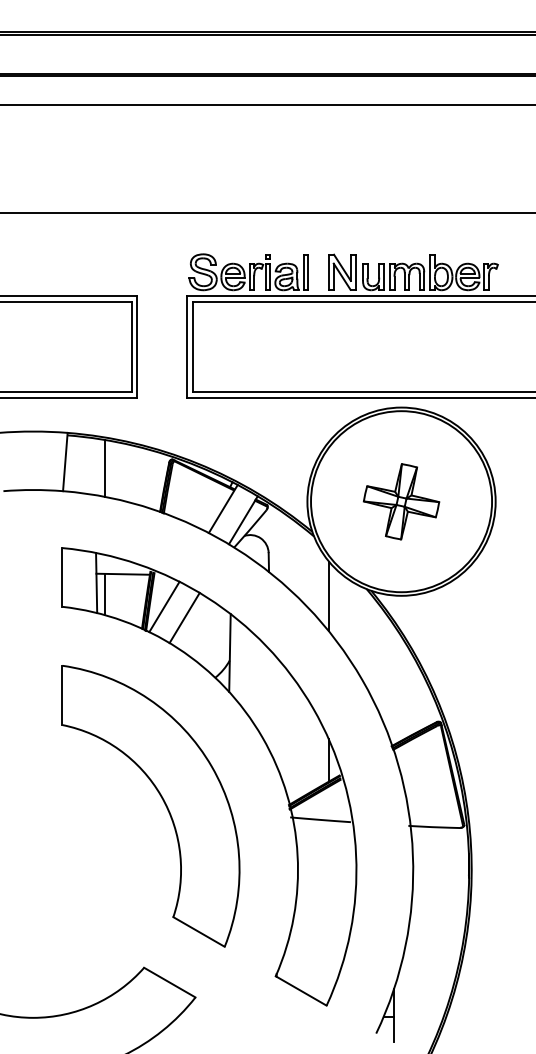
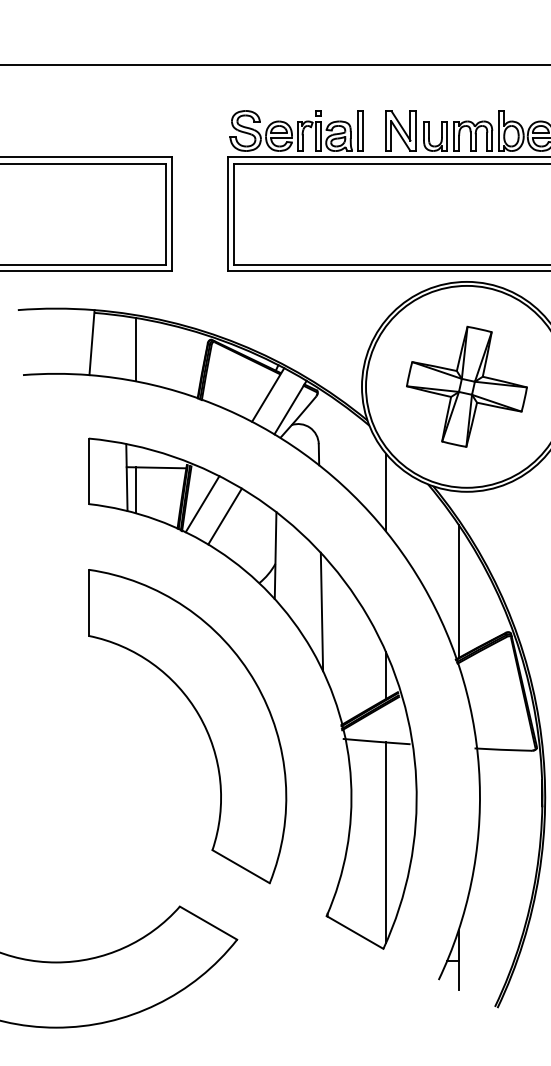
part: (401, 501) -> (466, 386), size x1.43
line: (394, 684) -> (459, 590), added
line: (271, 703) -> (321, 611), added
line: (328, 910) -> (385, 842), added

